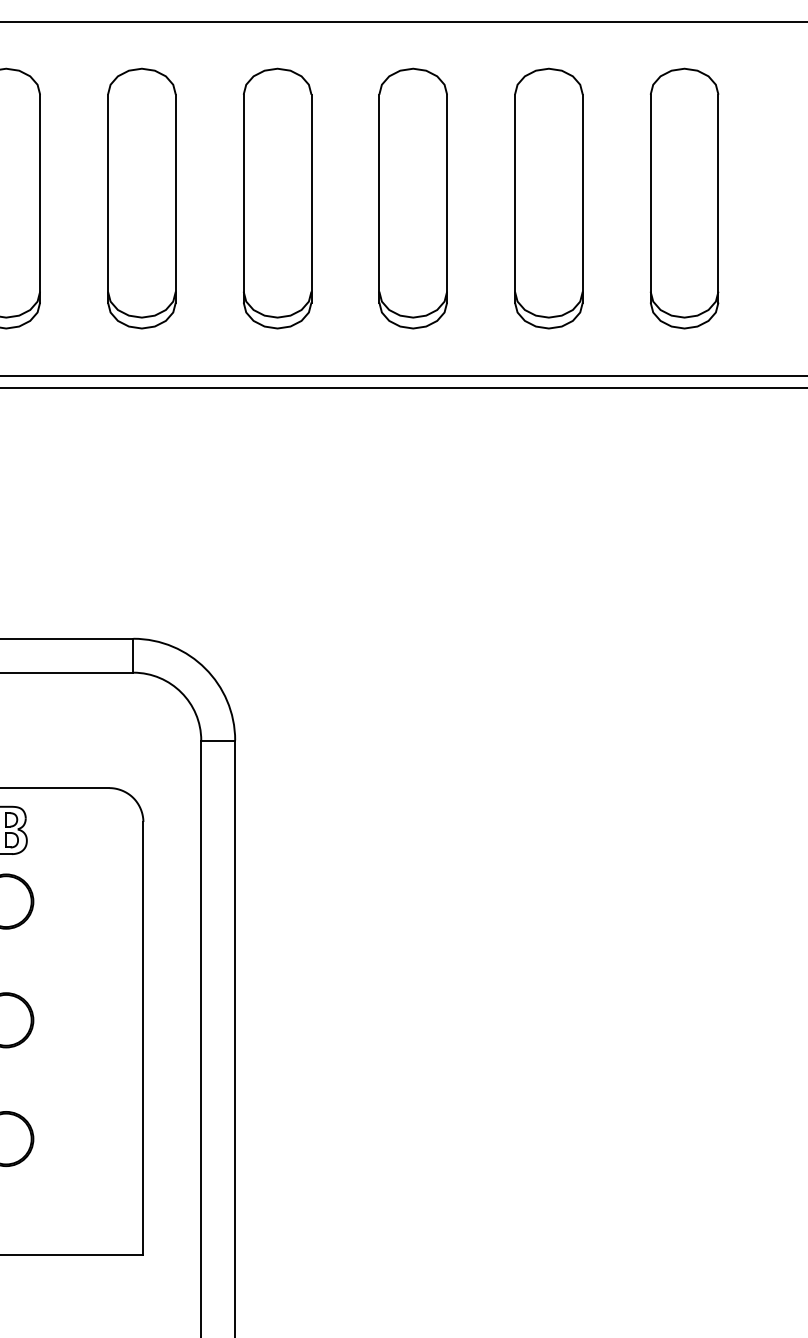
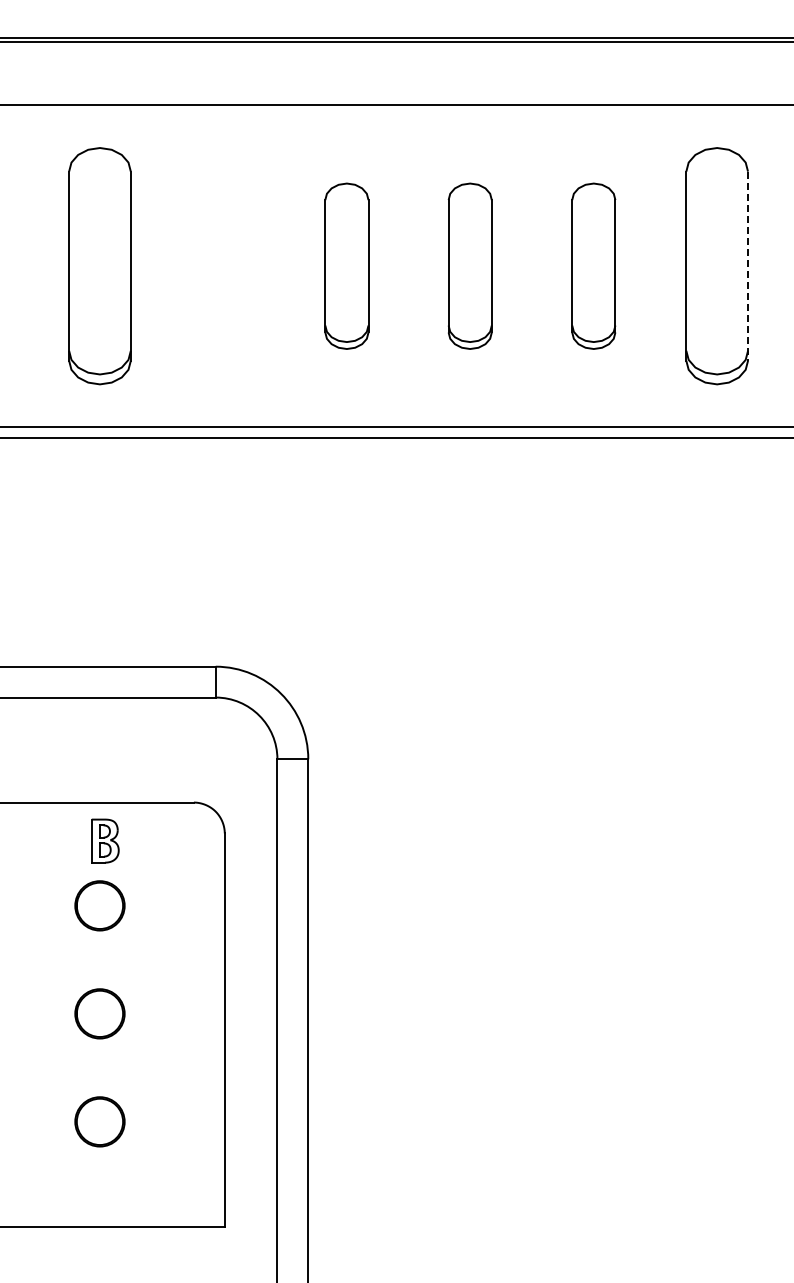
part: (140, 198) -> (222, 266), removed
part: (277, 198) -> (346, 266), size x0.7
part: (412, 198) -> (469, 266), size x0.7
part: (548, 198) -> (593, 266), size x0.7
line: (718, 198) -> (748, 266), solid -> dashed

